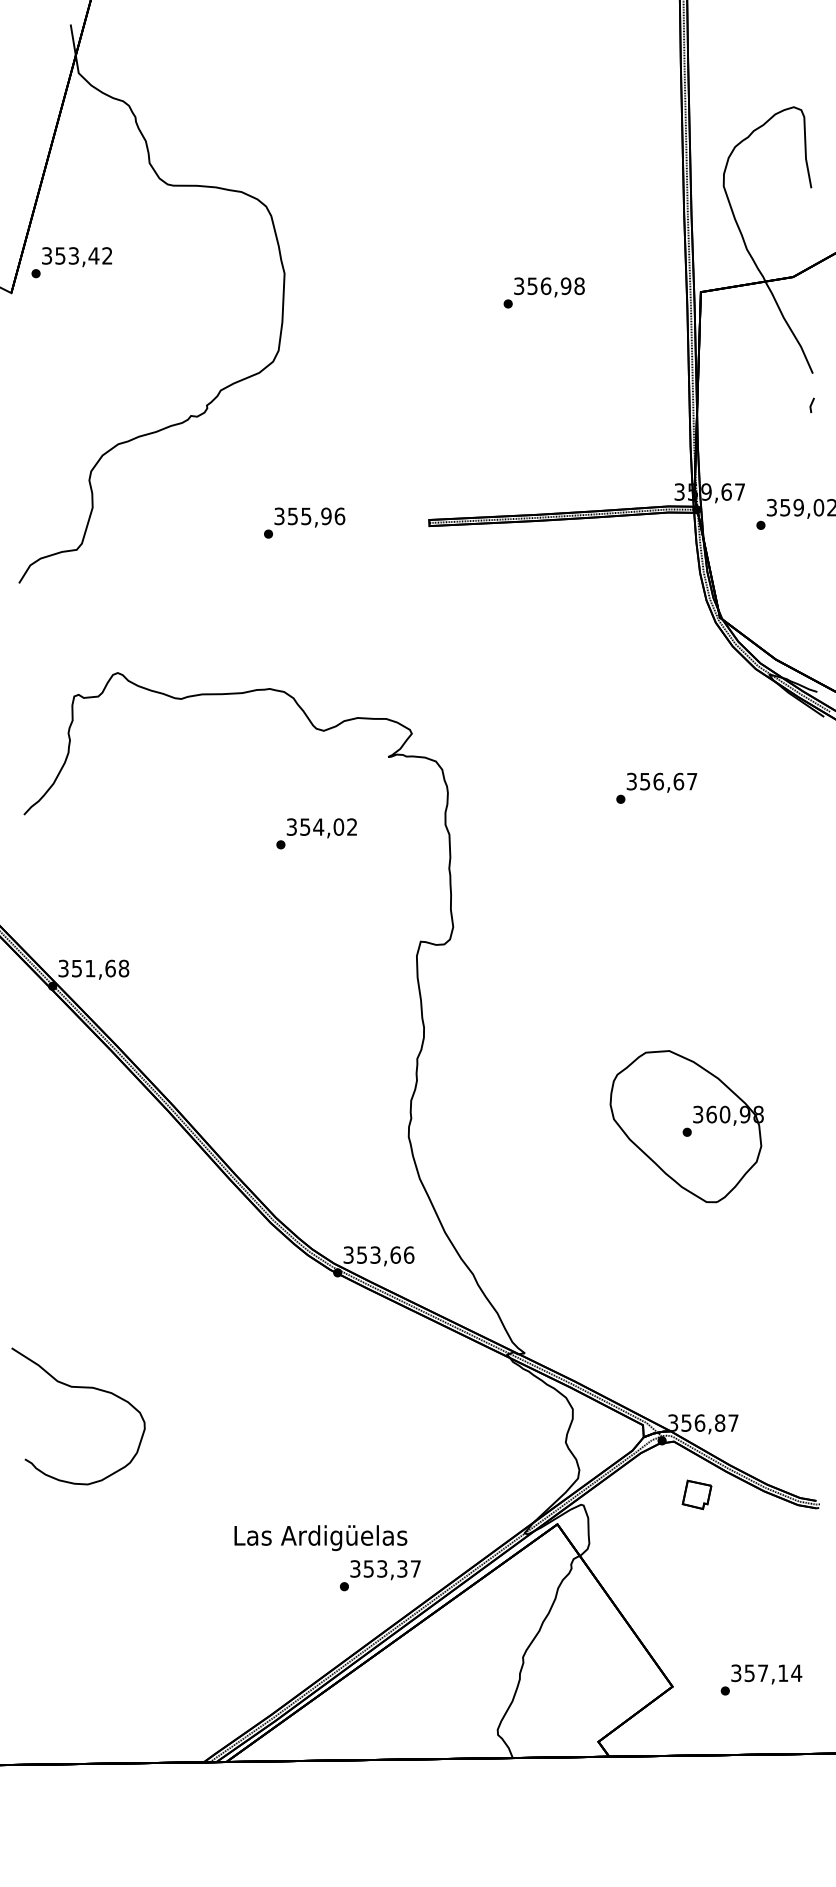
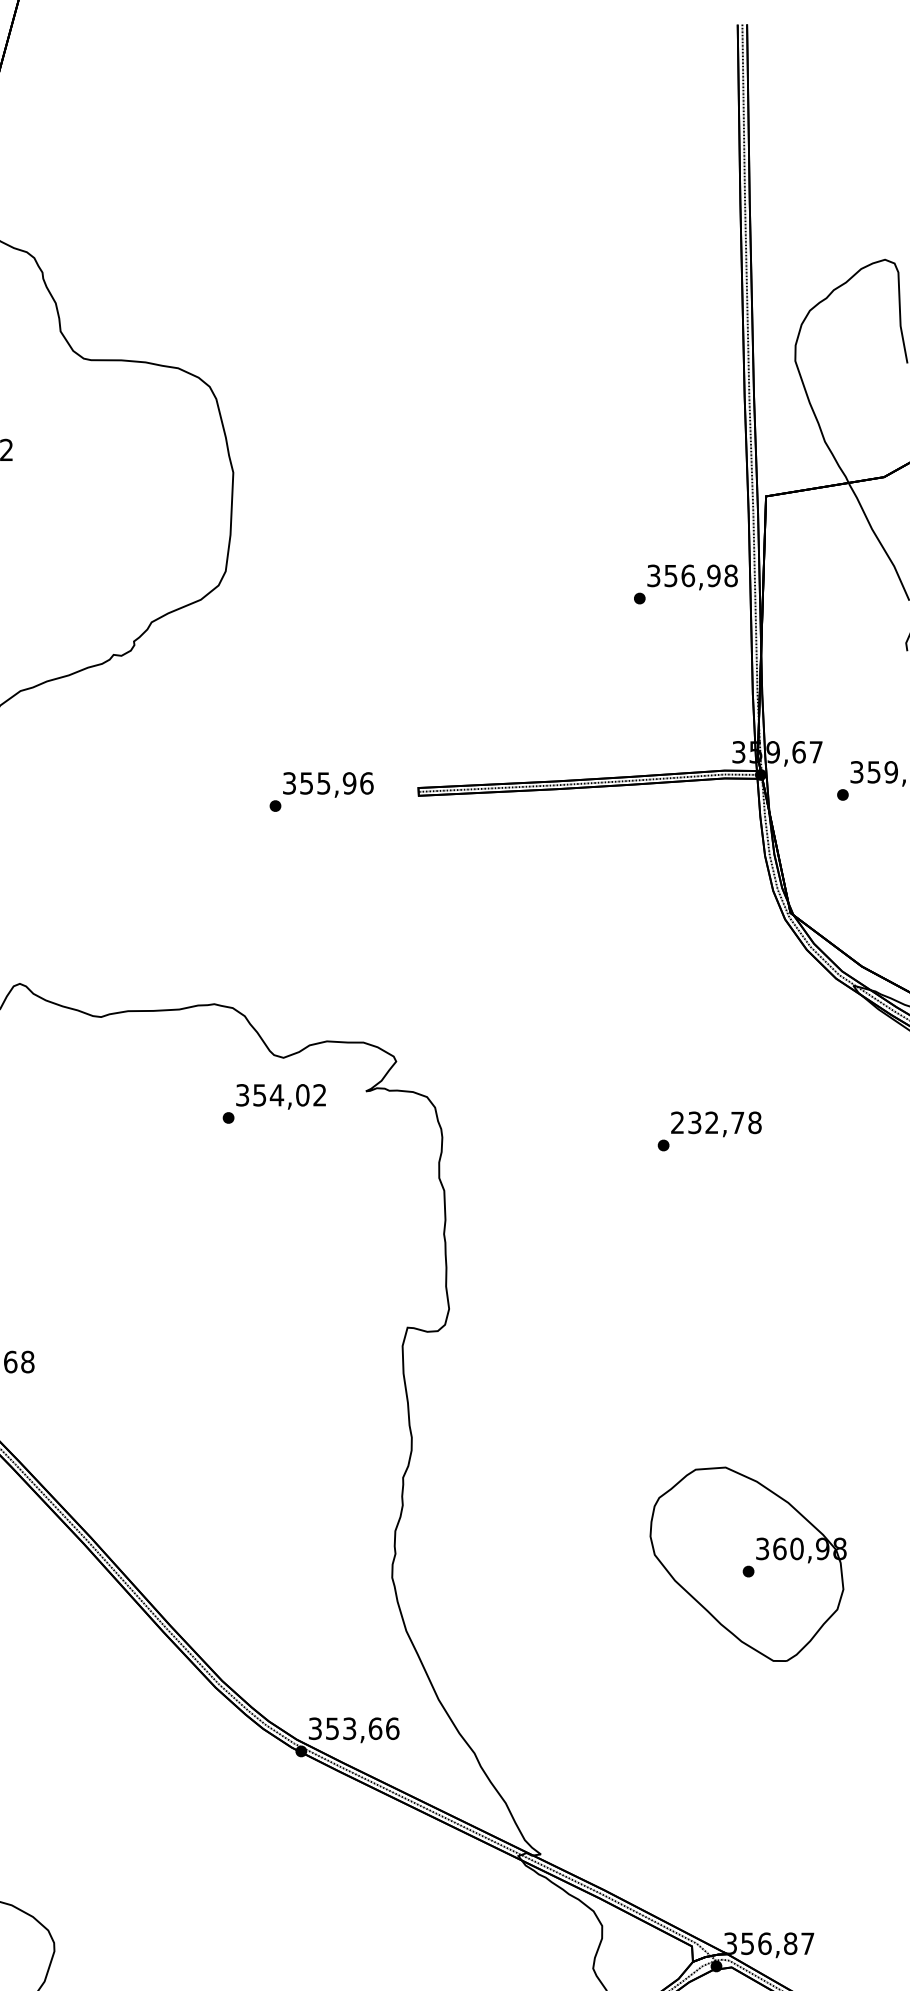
text: (543, 292) -> (684, 583), moved
text: (304, 522) -> (321, 791), moved
text: (661, 781) -> (715, 1122), 356,67 -> 232,78
text: (316, 833) -> (274, 1103), moved

